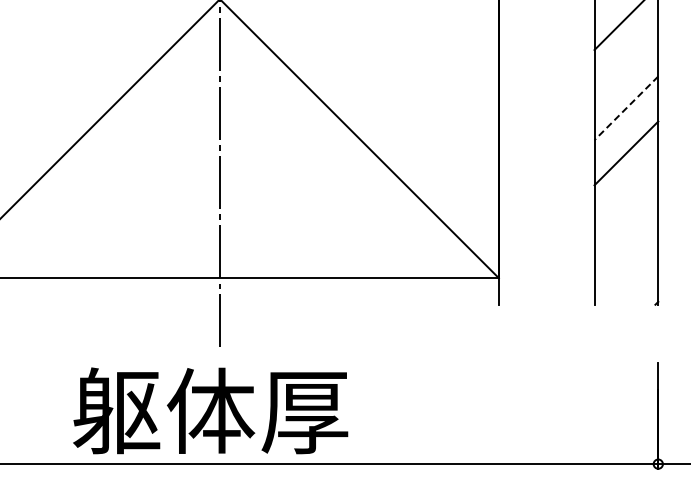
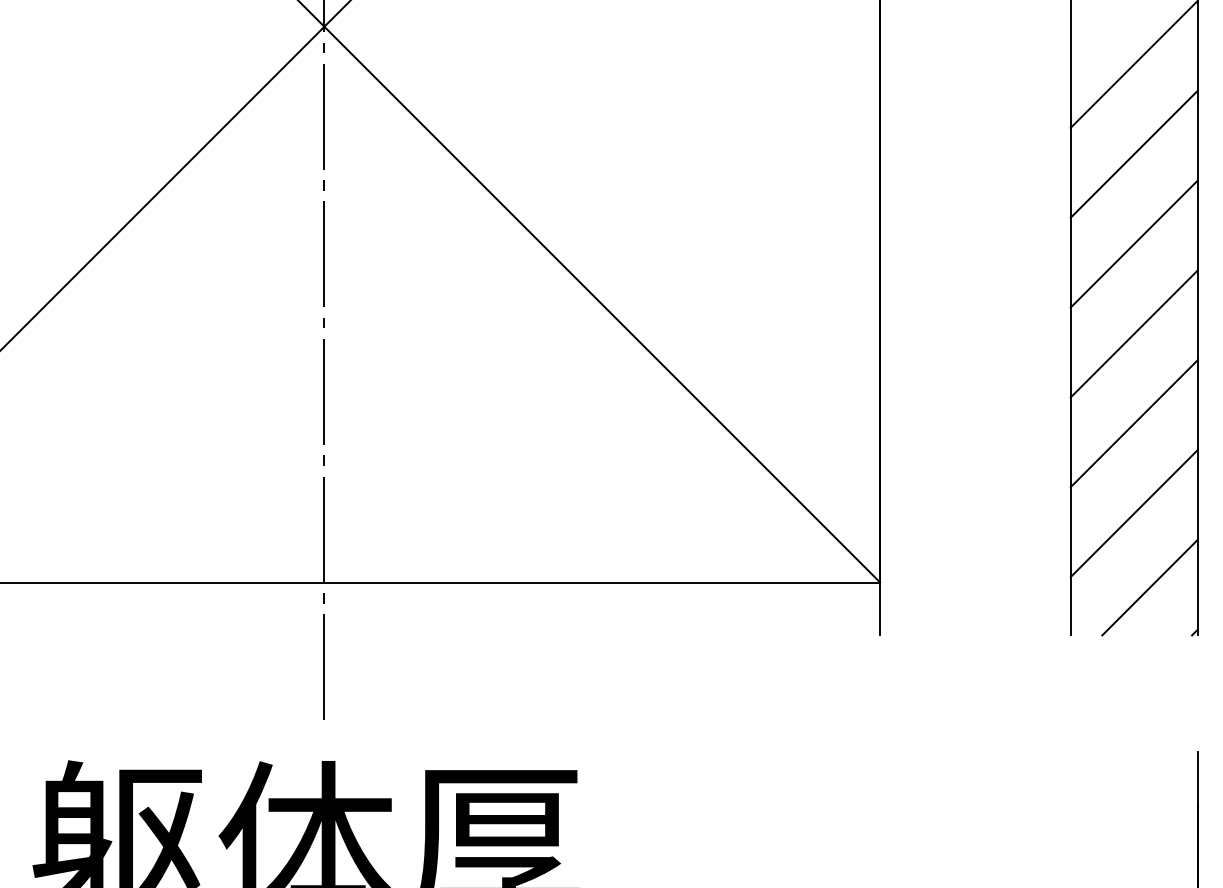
line: (626, 63) -> (1134, 154), added
line: (626, 108) -> (1134, 244), dashed -> solid
line: (626, 198) -> (1134, 423), added
line: (626, 243) -> (1134, 513), added
line: (634, 280) -> (1150, 587), added

